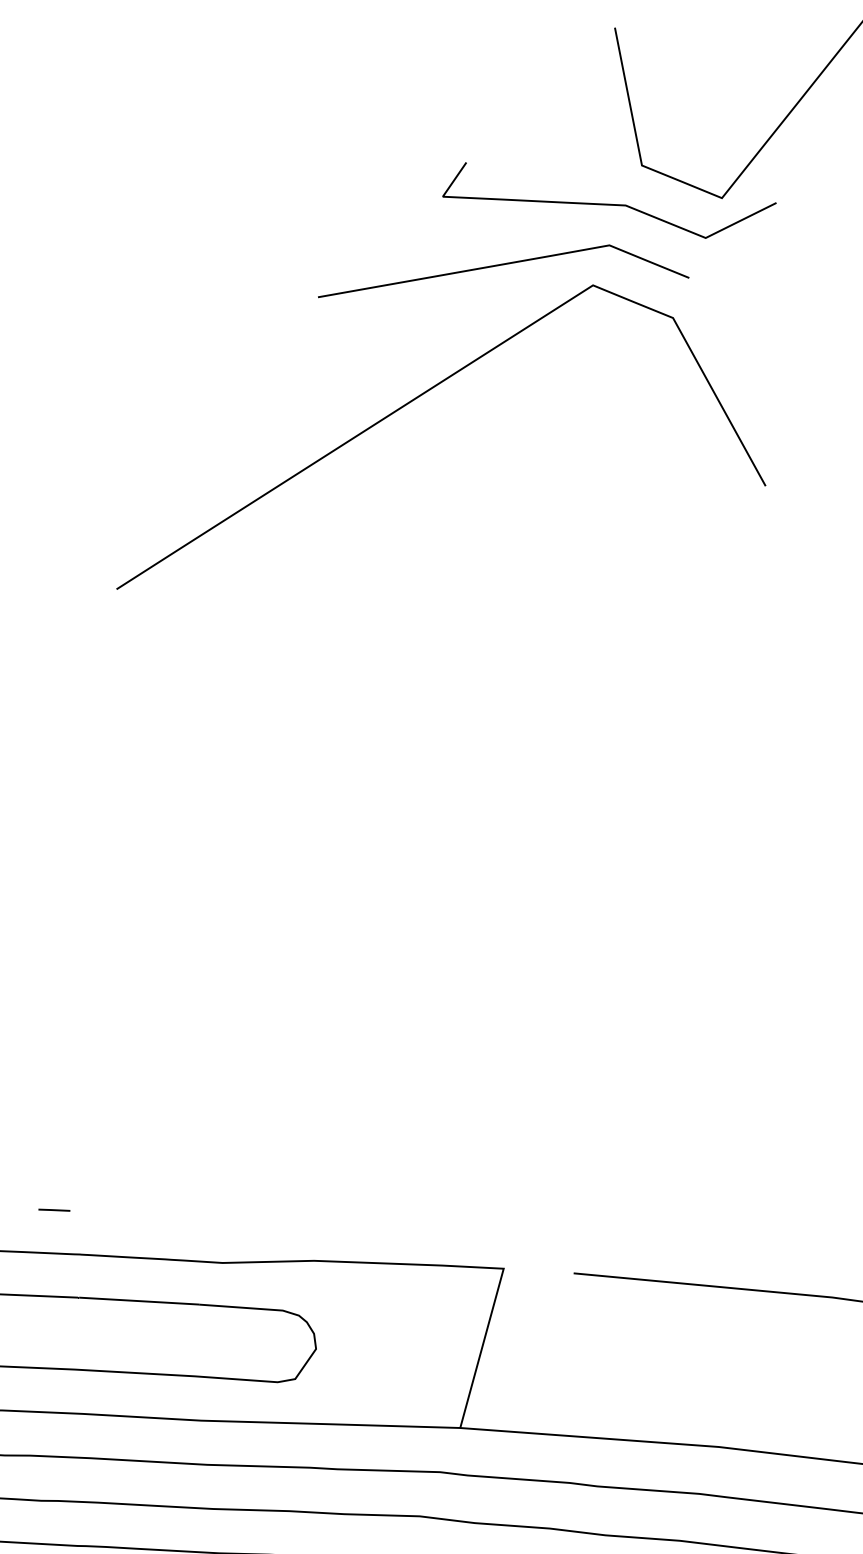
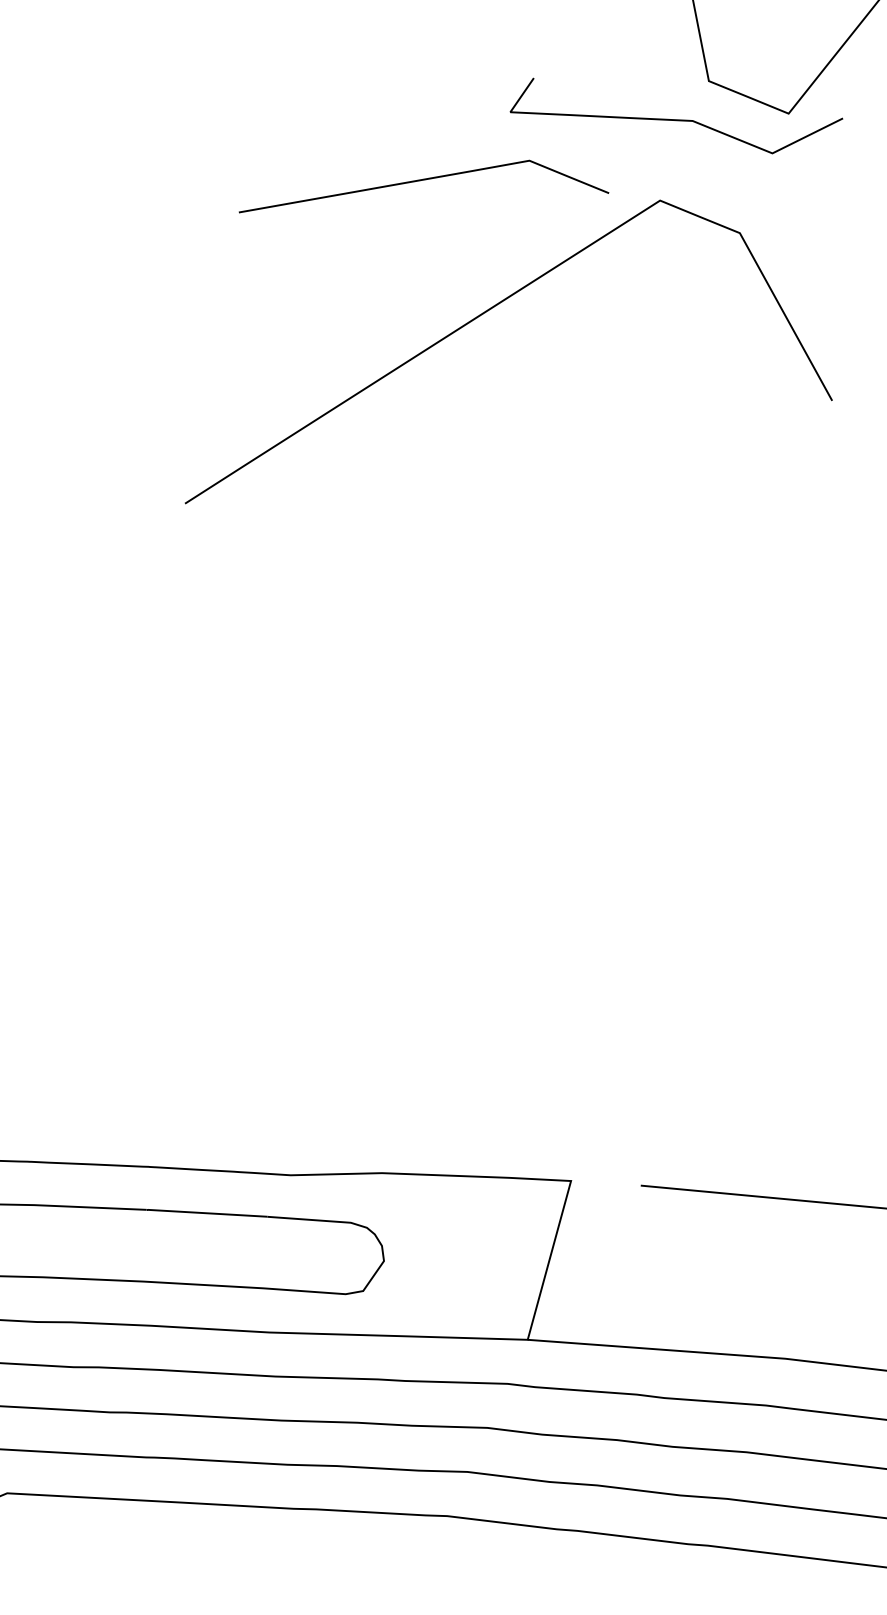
curve: (504, 265) -> (424, 180), moved
line: (53, 1210) -> (122, 1122), removed

